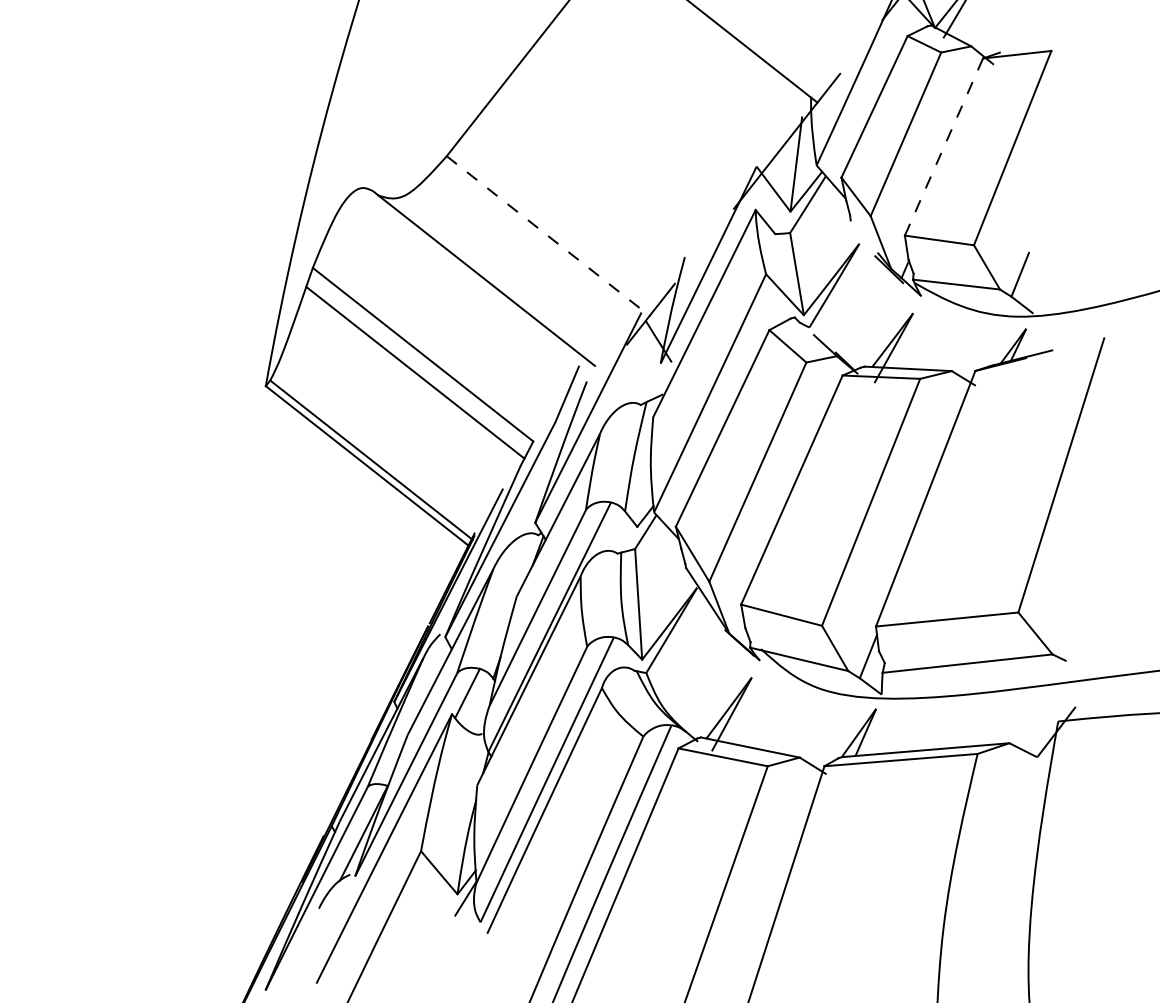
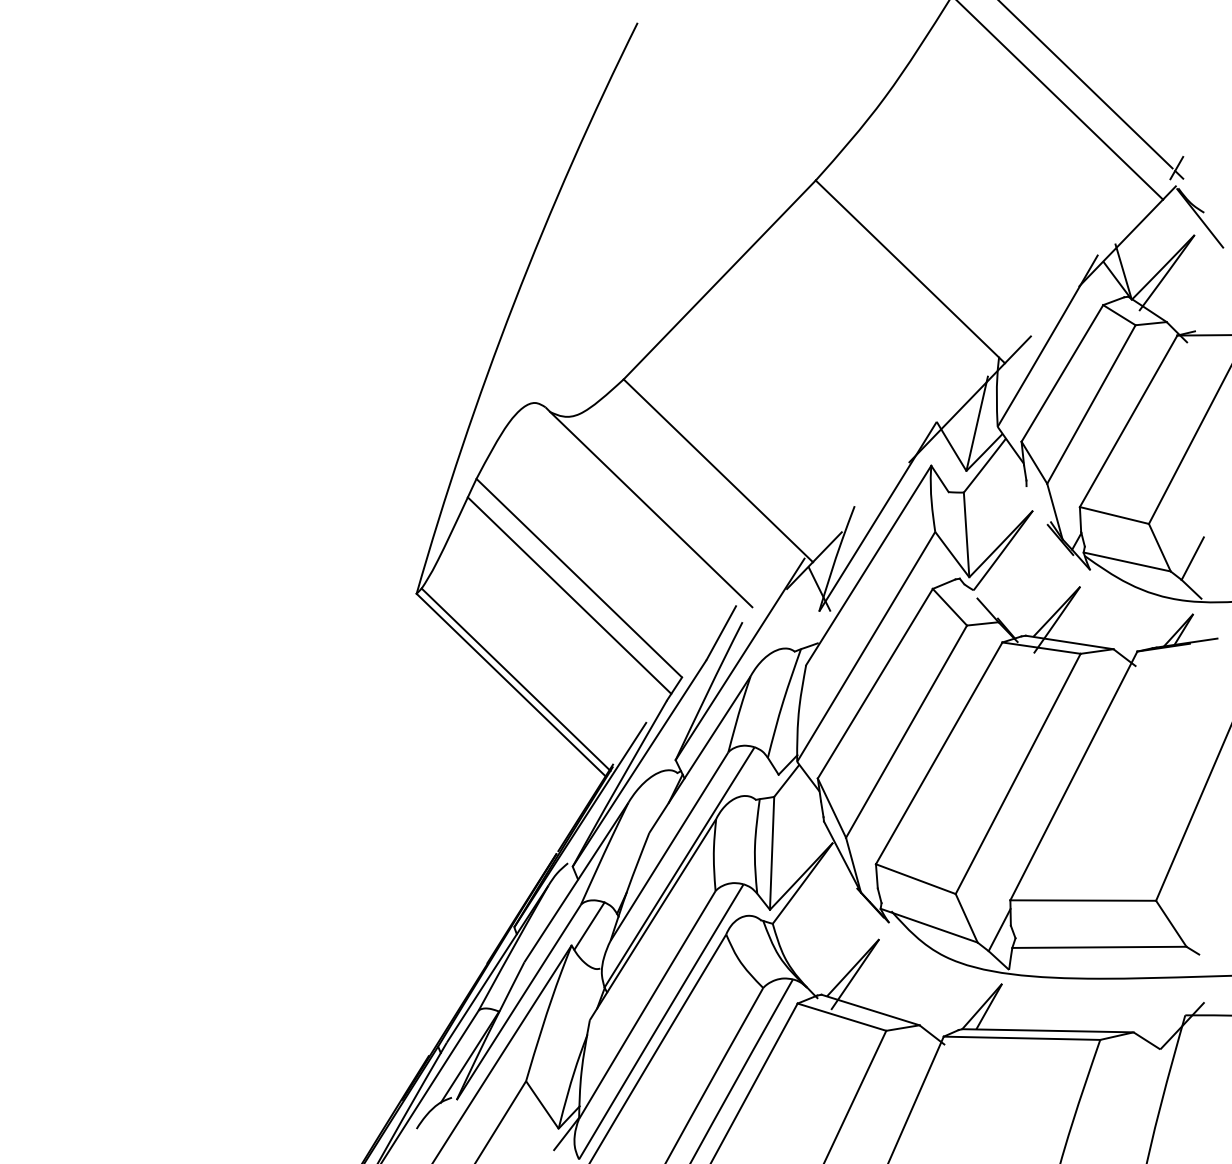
line: (943, 147) -> (1128, 421), dashed -> solid
line: (548, 235) -> (718, 470), dashed -> solid

